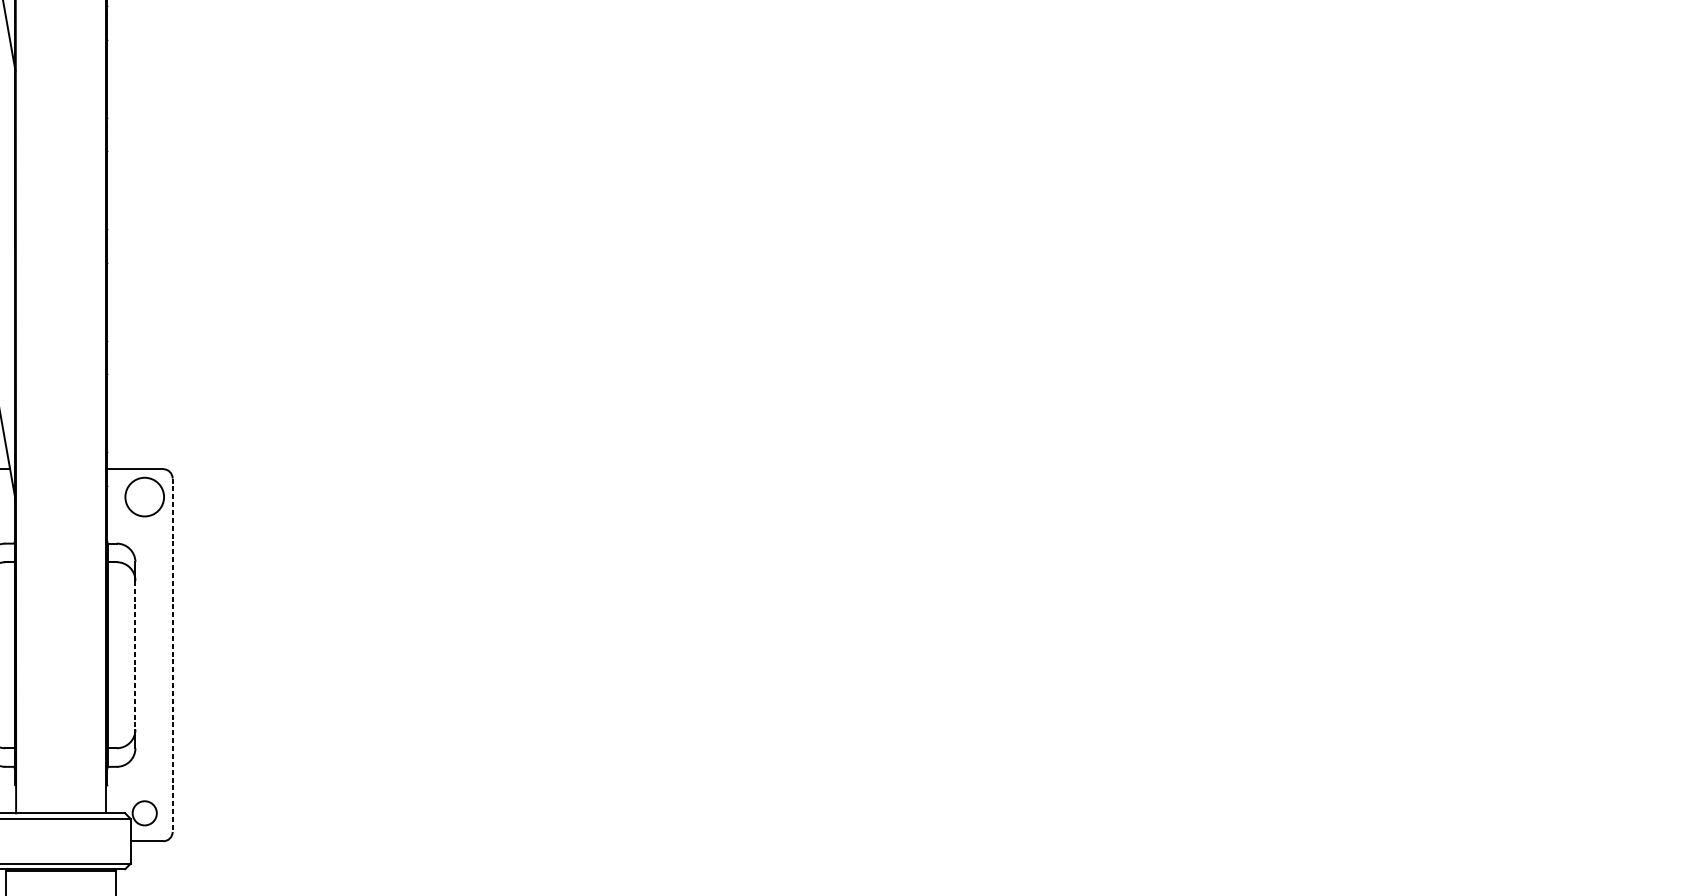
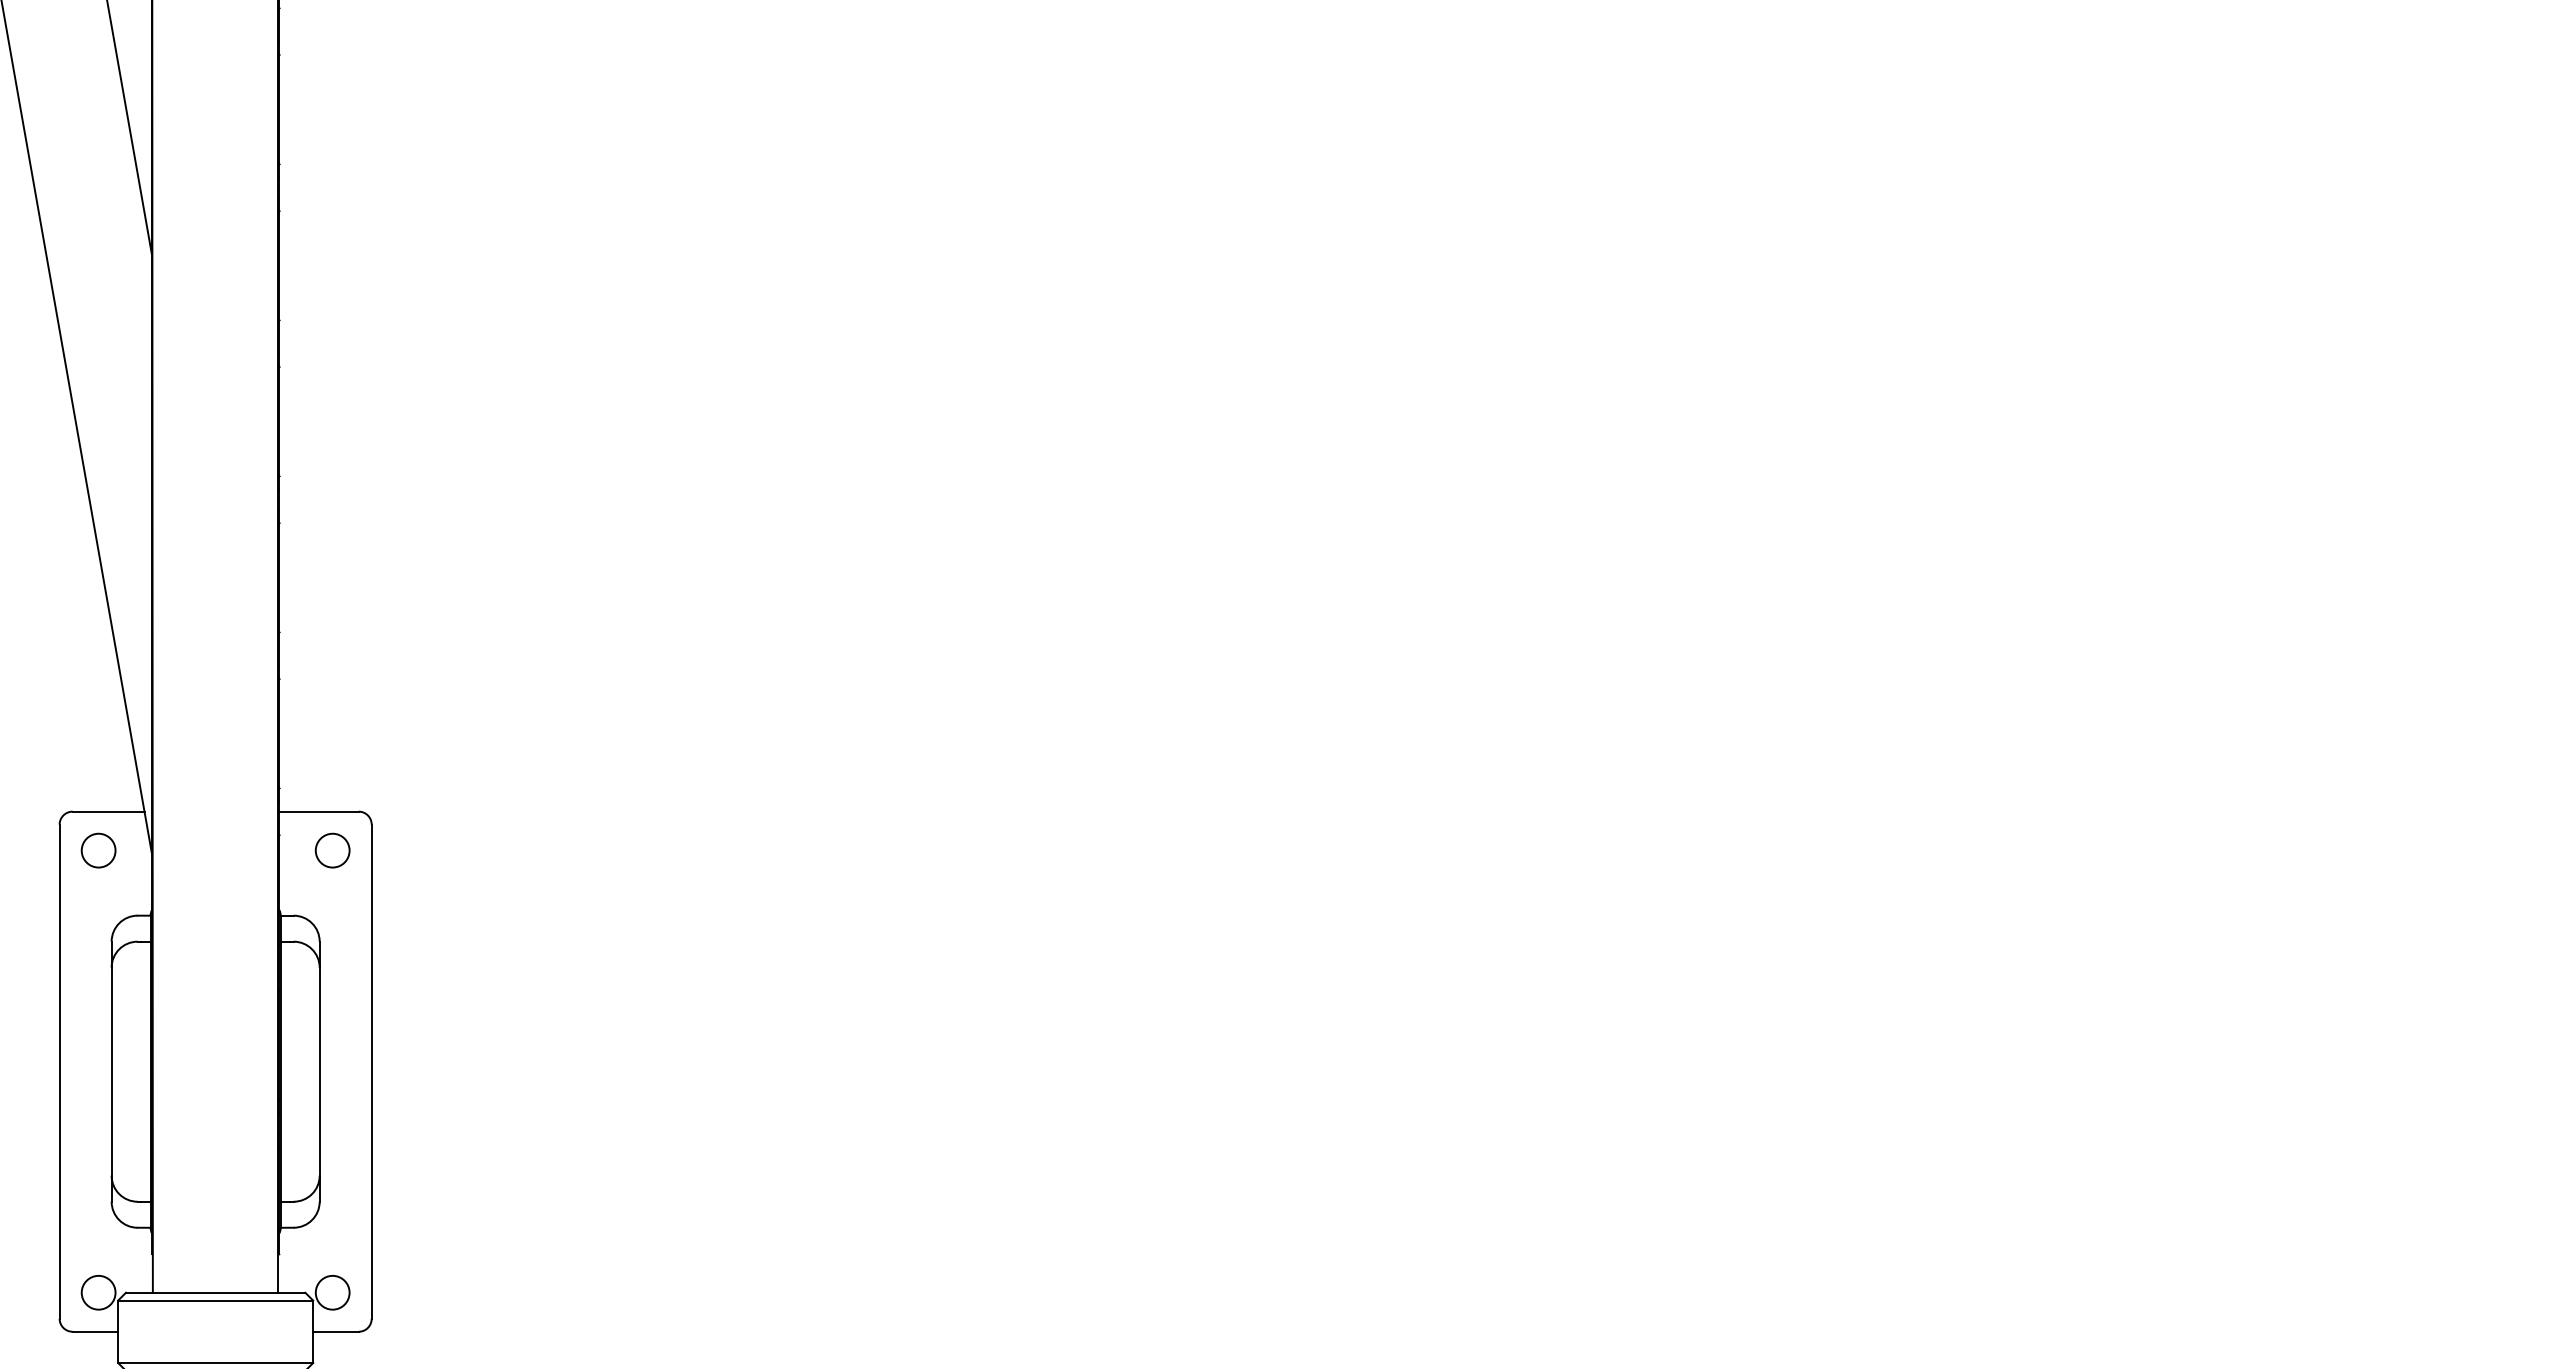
circle: (144, 497) -> (332, 850), size x0.62
line: (135, 655) -> (319, 1072), dashed -> solid
line: (172, 655) -> (371, 1072), dashed -> solid

